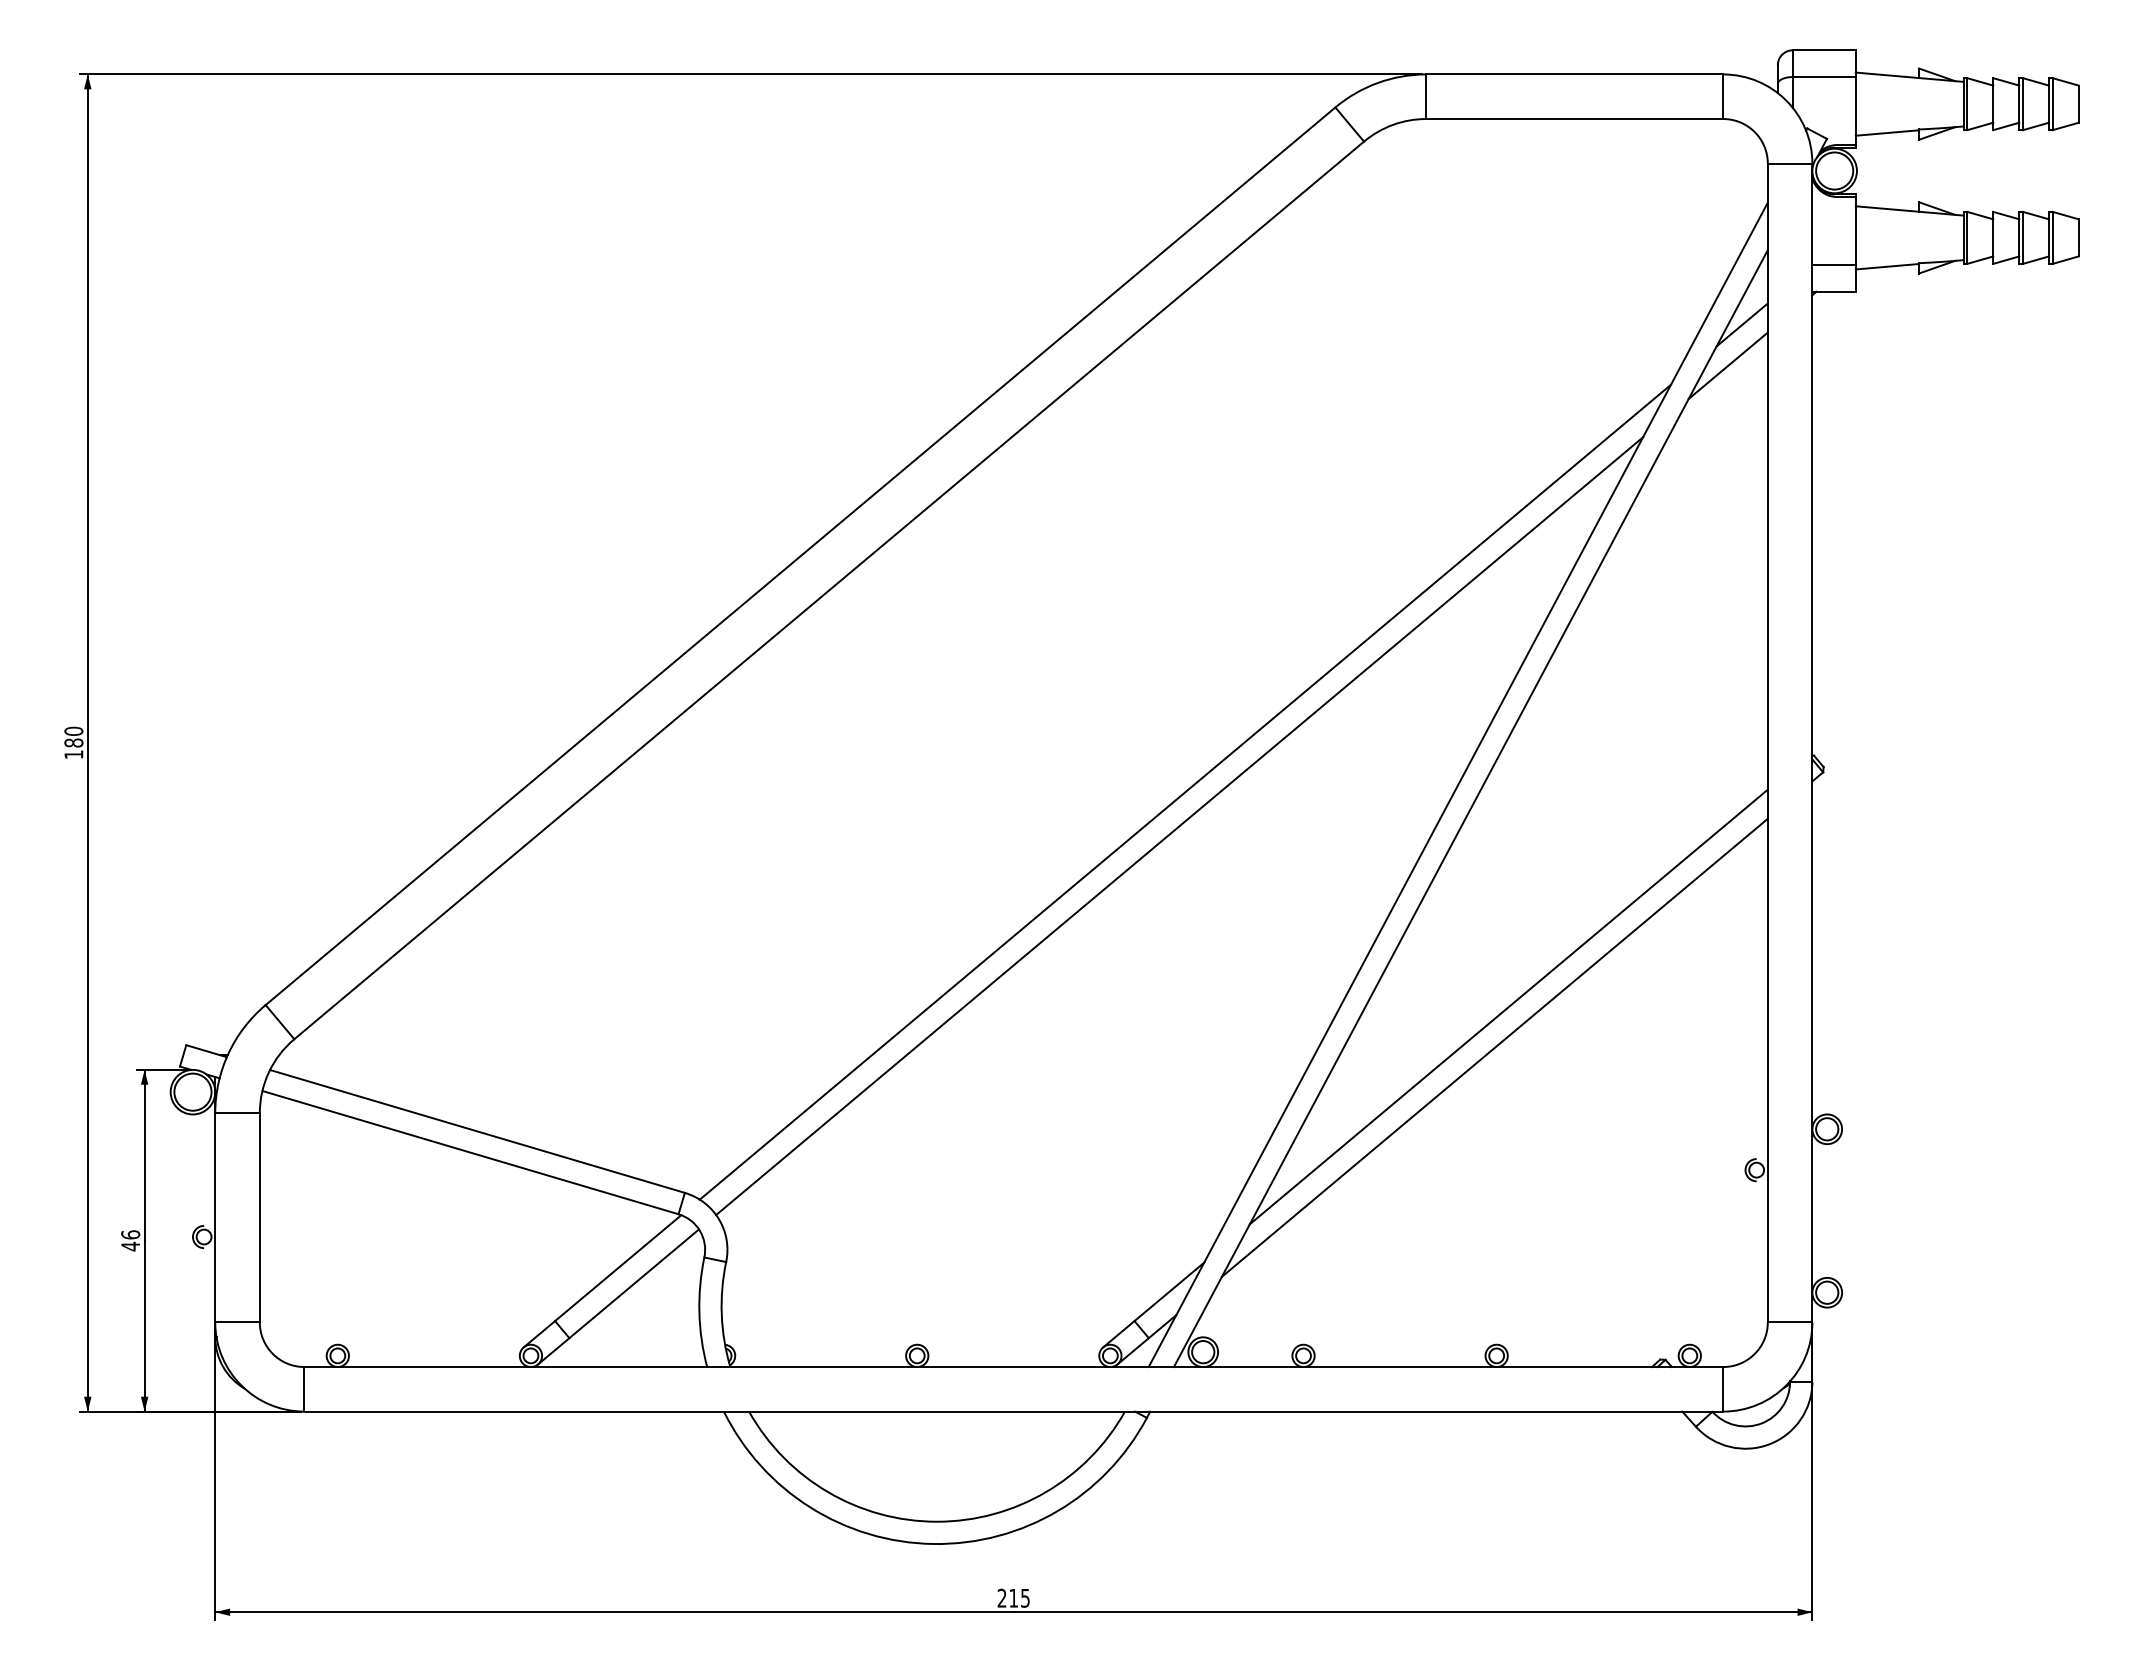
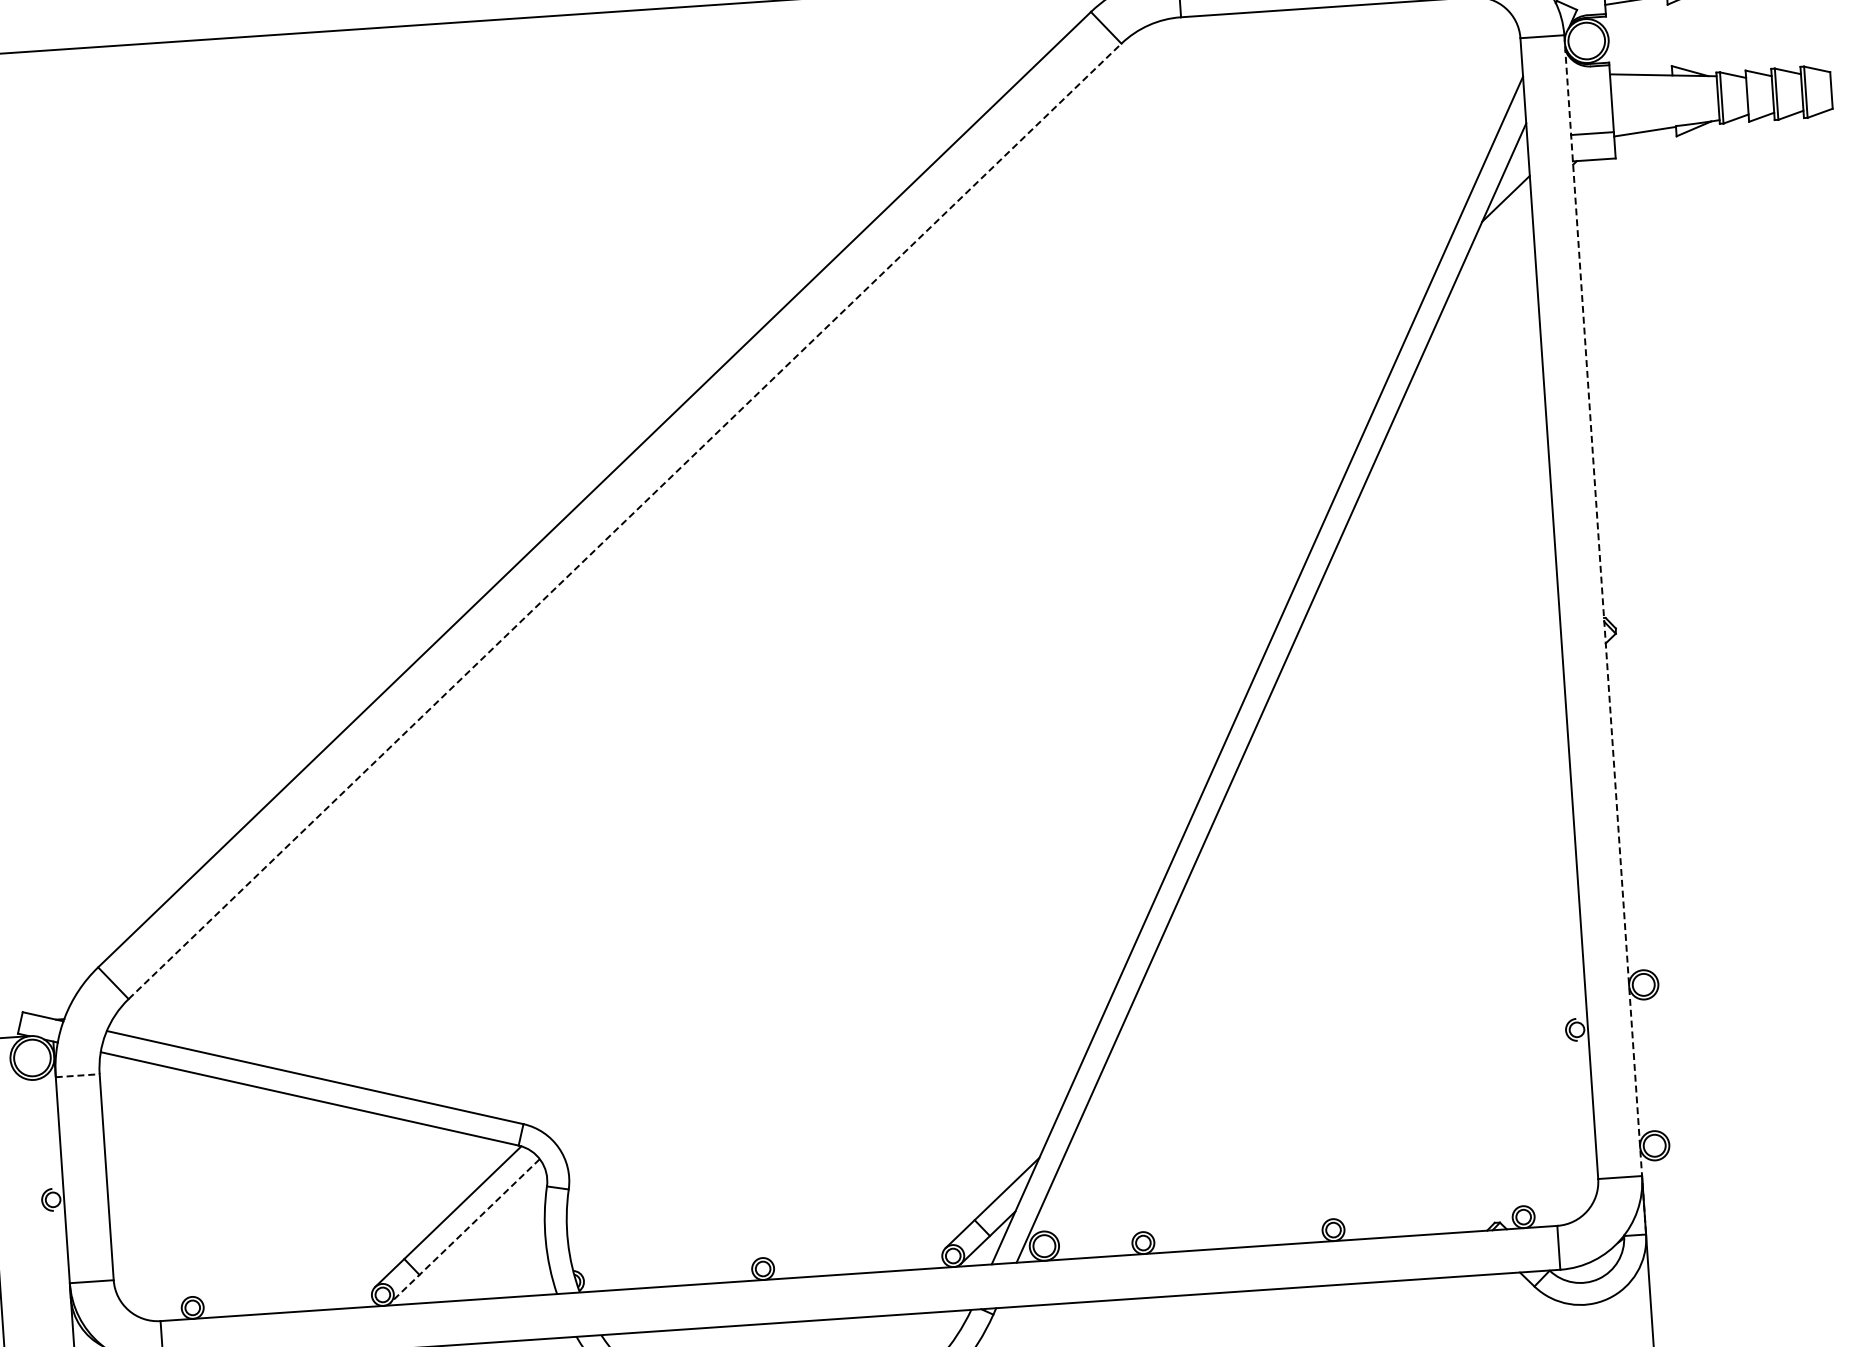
line: (1727, 365) -> (1494, 239), removed
line: (829, 590) -> (625, 521), solid -> dashed
line: (1812, 773) -> (1605, 635), solid -> dashed
line: (1185, 791) -> (989, 695), removed
line: (1179, 826) -> (985, 730), removed
line: (1508, 1006) -> (1321, 885), removed
line: (1494, 1047) -> (1310, 926), removed
line: (238, 1113) -> (78, 1075), solid -> dashed
line: (618, 1296) -> (465, 1230), solid -> dashed

